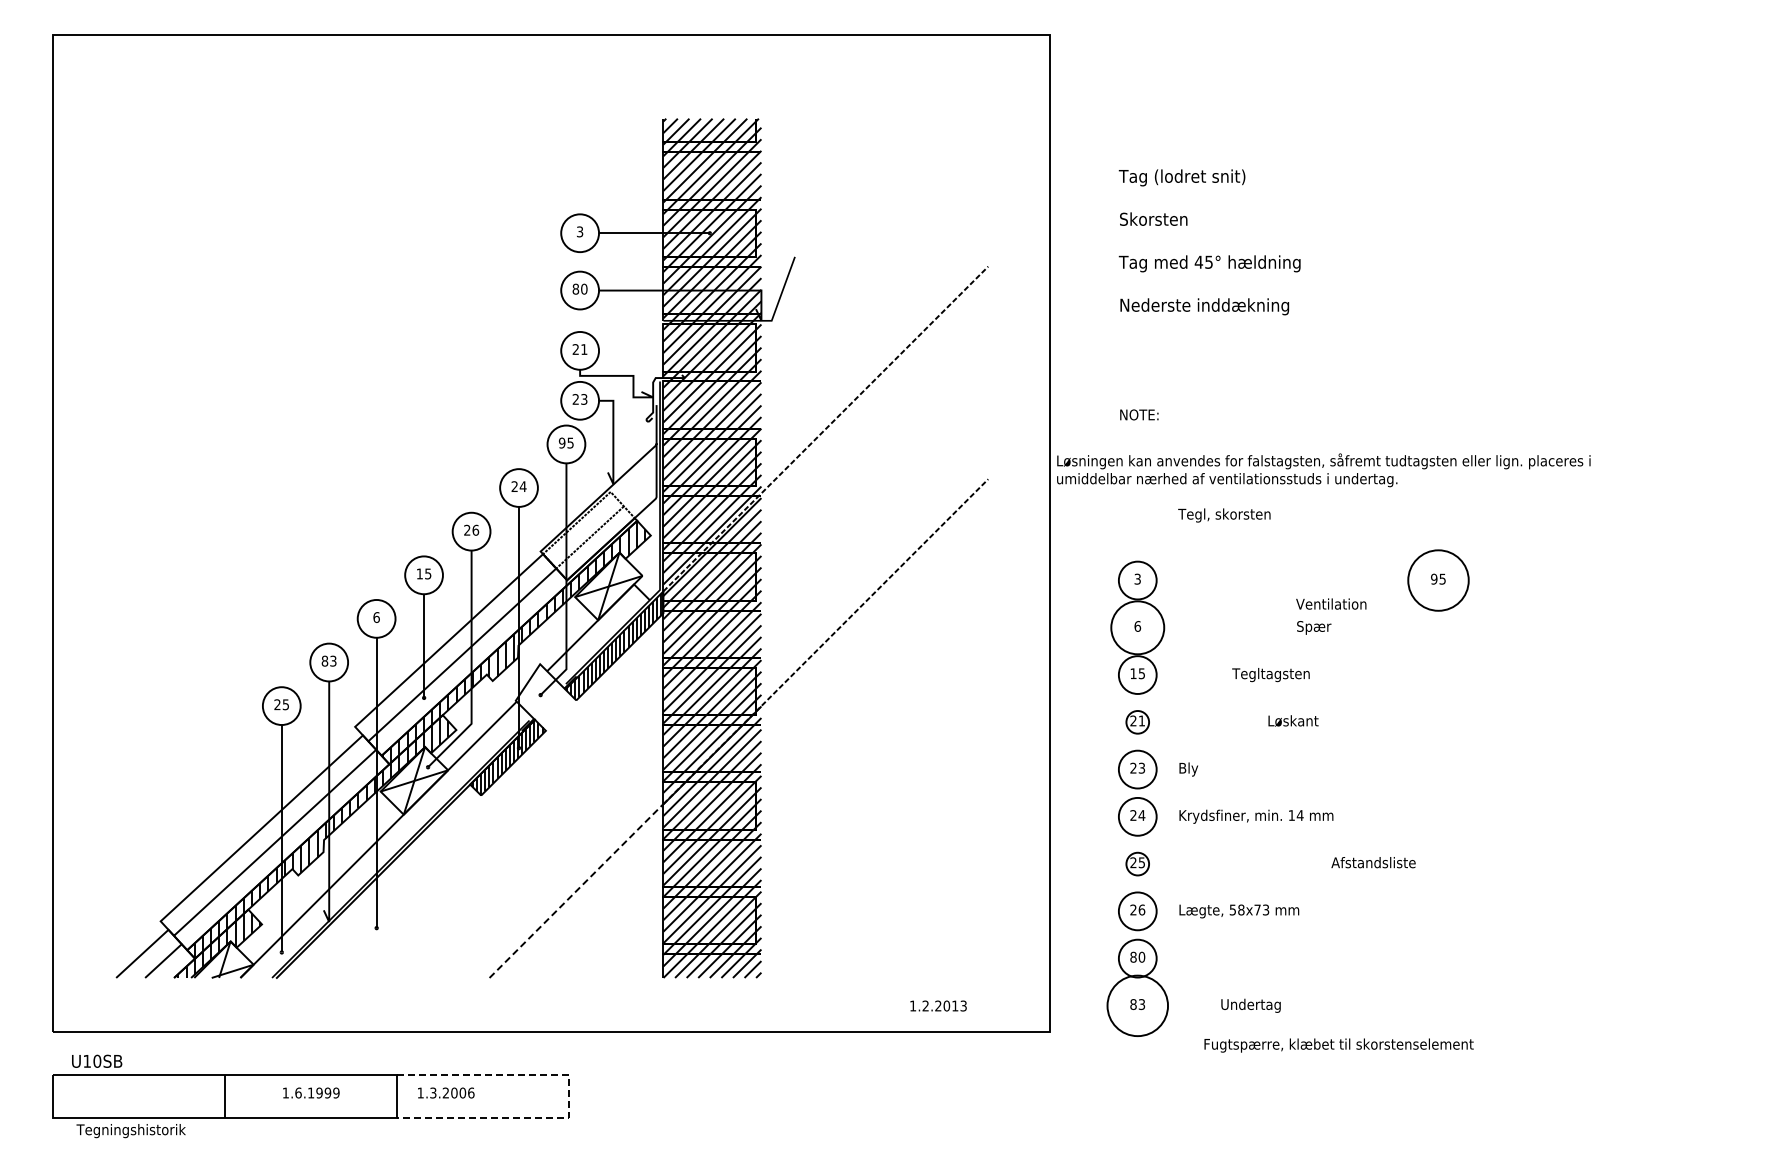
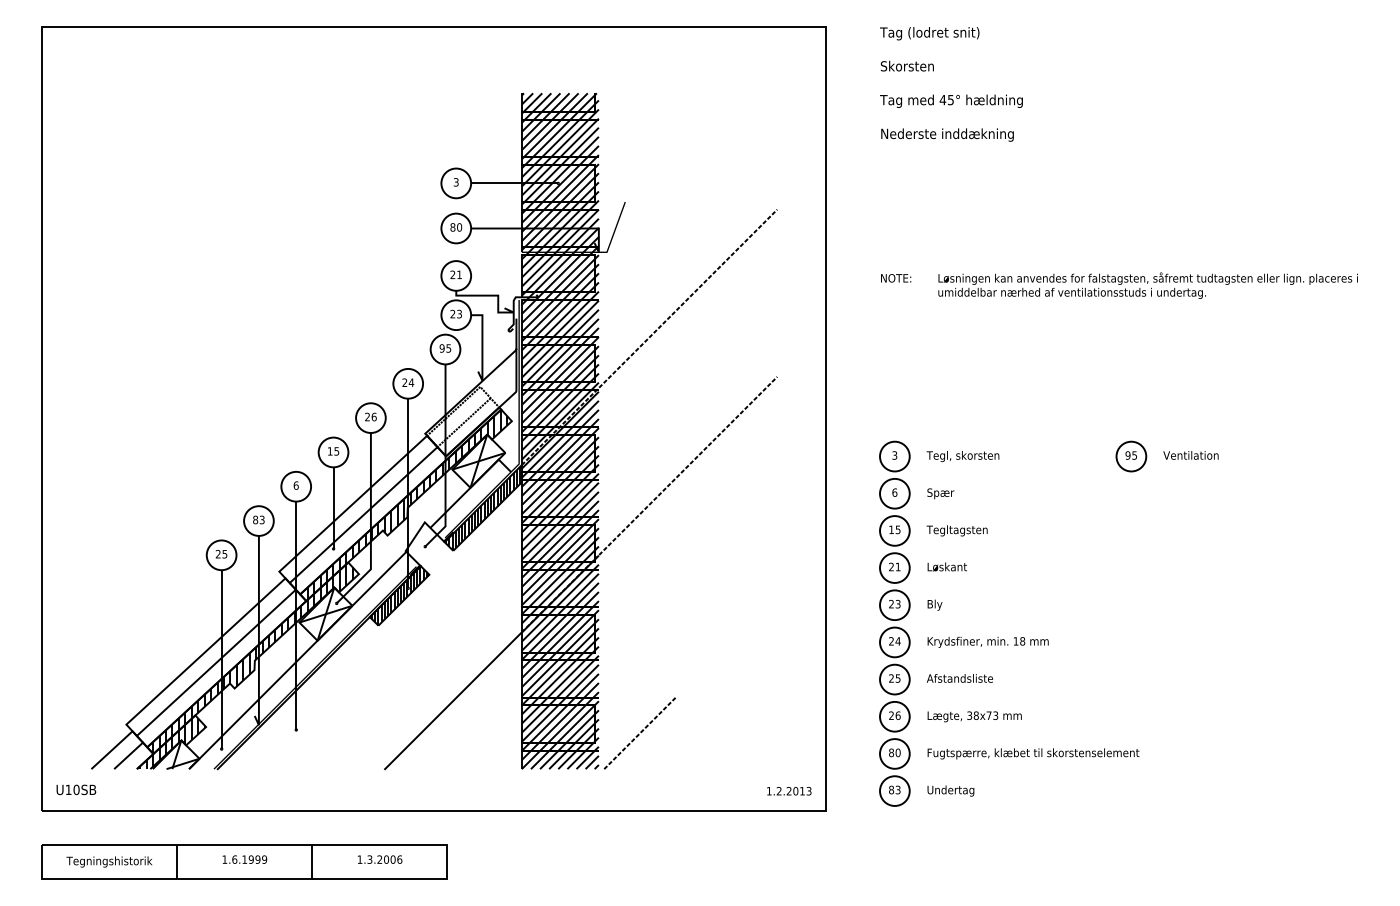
text: (1209, 242) -> (951, 84), moved
text: (1139, 414) -> (896, 278), moved
text: (1323, 470) -> (1147, 285), moved
text: (1224, 515) -> (963, 456), moved
circle: (1438, 580) -> (1131, 456), size x0.62
text: (1331, 603) -> (1191, 454), moved
circle: (1137, 627) -> (894, 493), size x0.71
text: (1314, 627) -> (941, 493), moved
text: (1270, 675) -> (956, 531), moved
text: (1293, 720) -> (947, 566), moved
circle: (1137, 722) -> (894, 568), size x1.67
text: (1299, 815) -> (1022, 641), 14 -> 18
text: (1373, 862) -> (959, 678), moved
circle: (1137, 864) -> (894, 679), size x1.67
line: (576, 891) -> (453, 701), dashed -> solid
text: (1232, 909) -> (969, 715), 58x73 -> 38x73
line: (813, 931) -> (639, 732), added
text: (938, 1005) -> (789, 790), moved
circle: (1137, 1005) -> (894, 790), size x0.62
text: (1250, 1005) -> (950, 790), moved
text: (1338, 1045) -> (1033, 753), moved
text: (97, 1060) -> (76, 789), moved
text: (446, 1092) -> (380, 859), moved
line: (568, 1096) -> (447, 862), dashed -> solid
text: (130, 1131) -> (108, 862), moved

